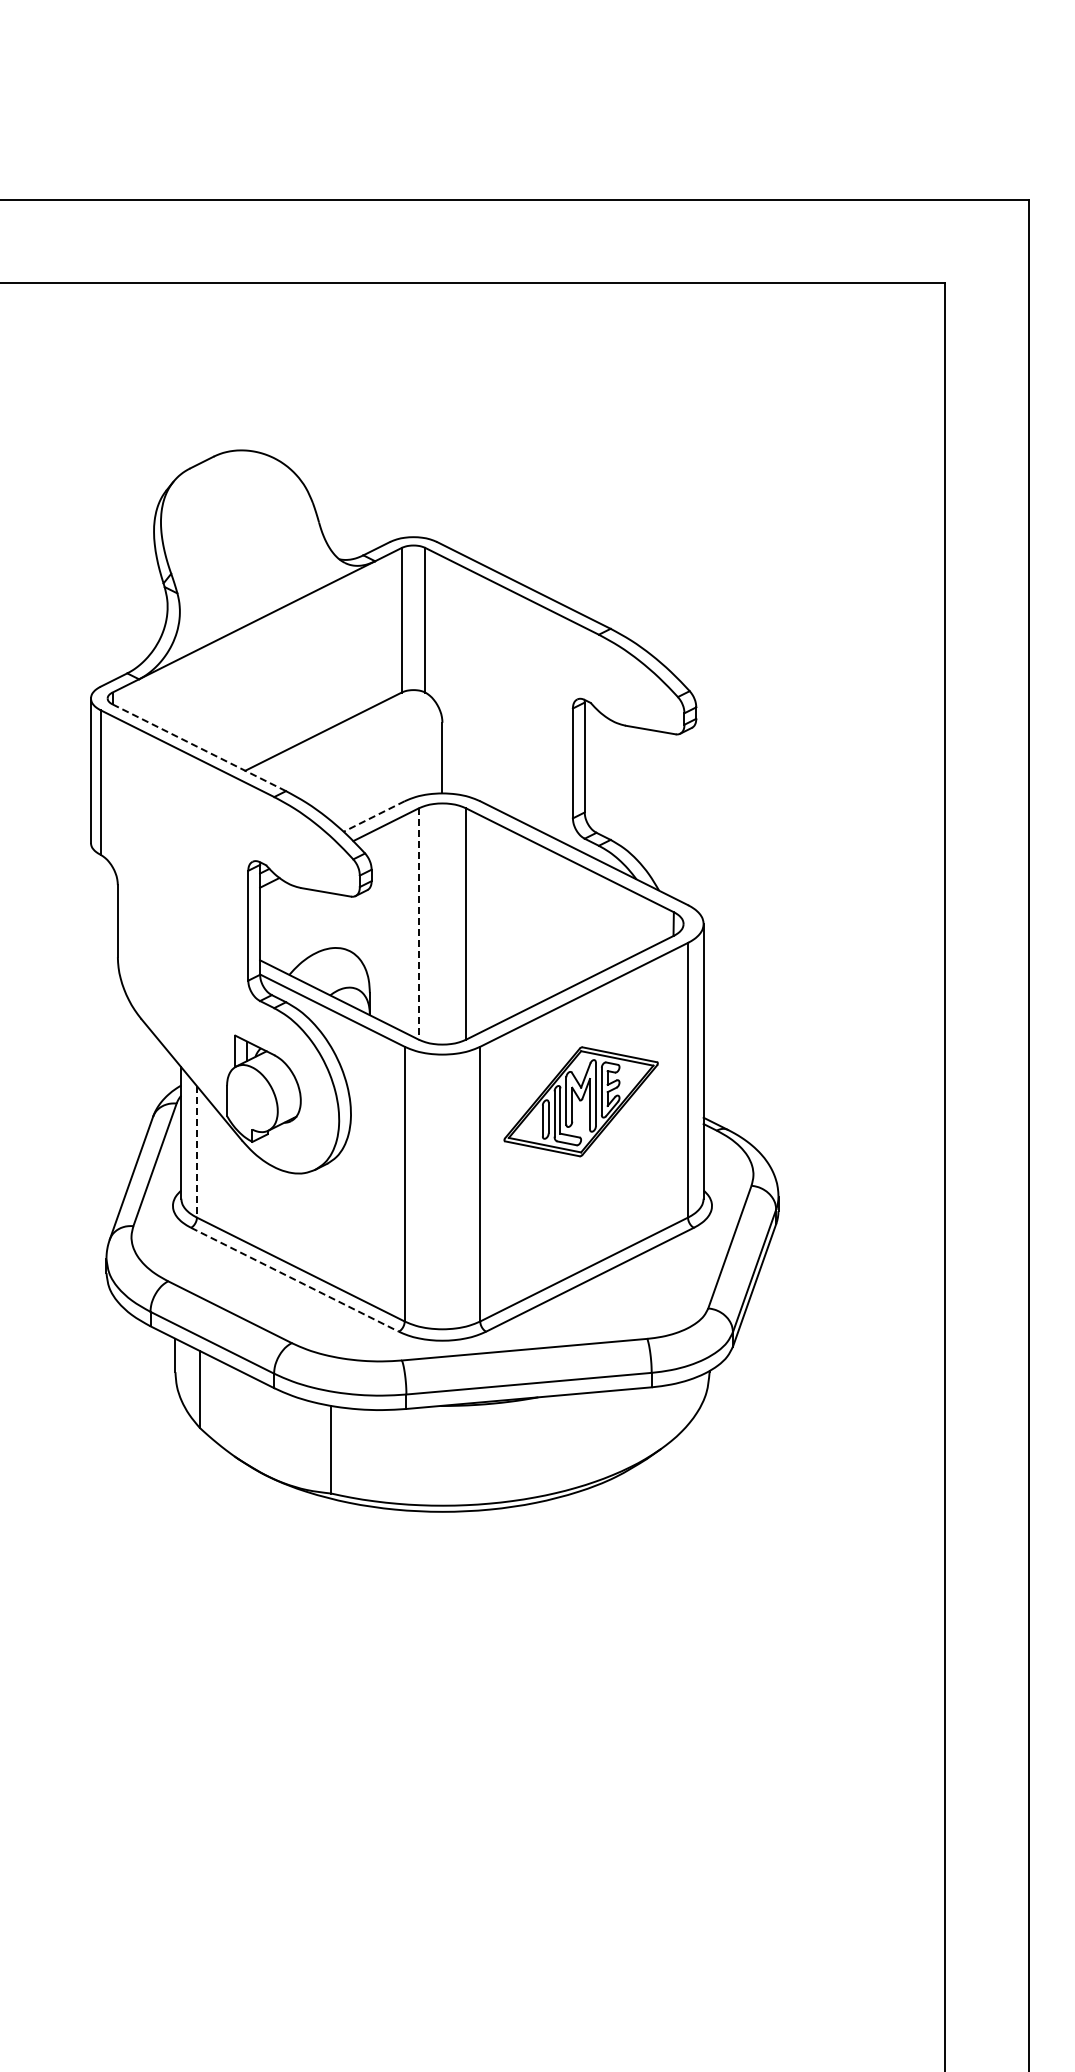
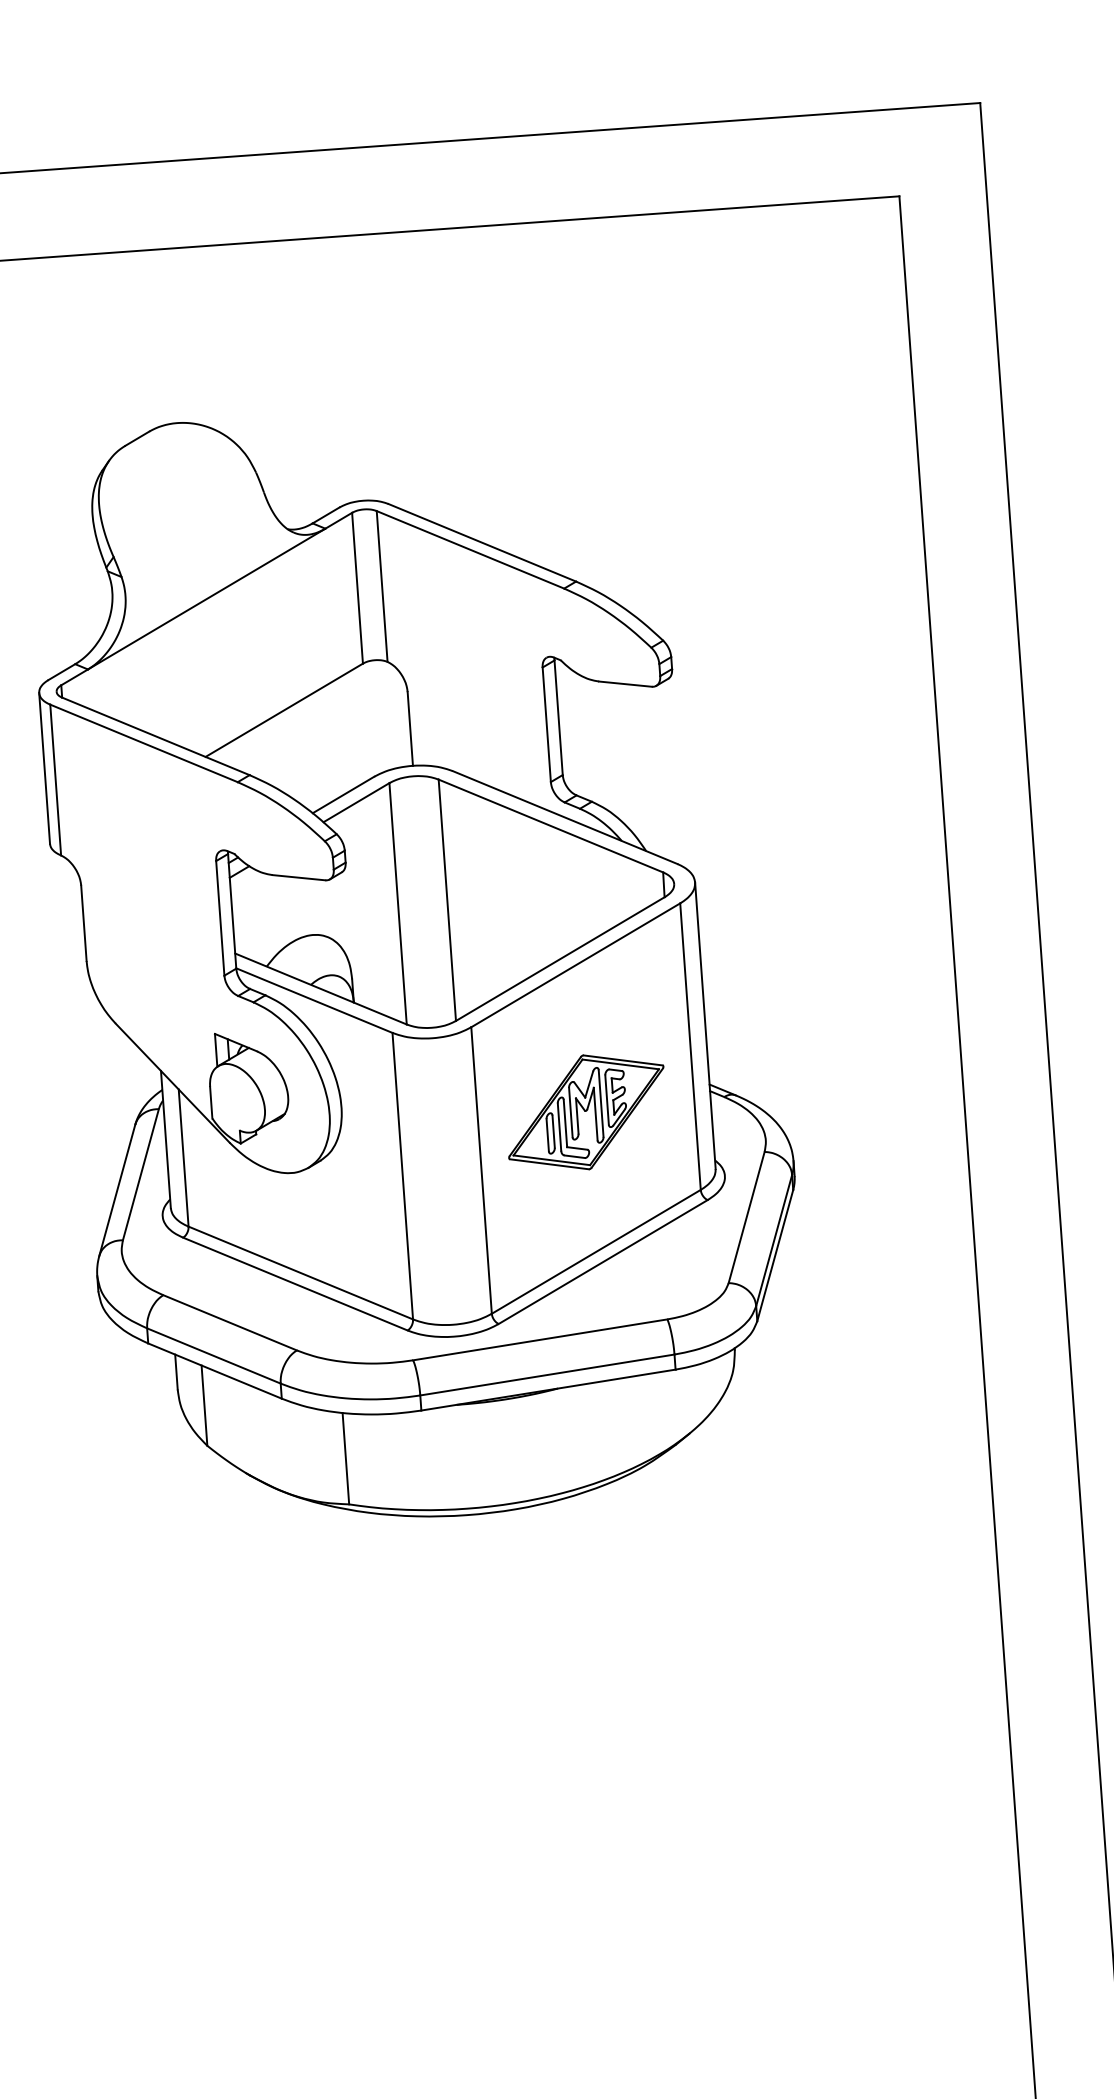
line: (199, 747) -> (156, 736), dashed -> solid
line: (373, 816) -> (342, 795), dashed -> solid
line: (418, 924) -> (397, 904), dashed -> solid
part: (580, 1101) -> (585, 1112), moved
line: (196, 1151) -> (183, 1157), dashed -> solid
line: (295, 1279) -> (295, 1283), dashed -> solid

